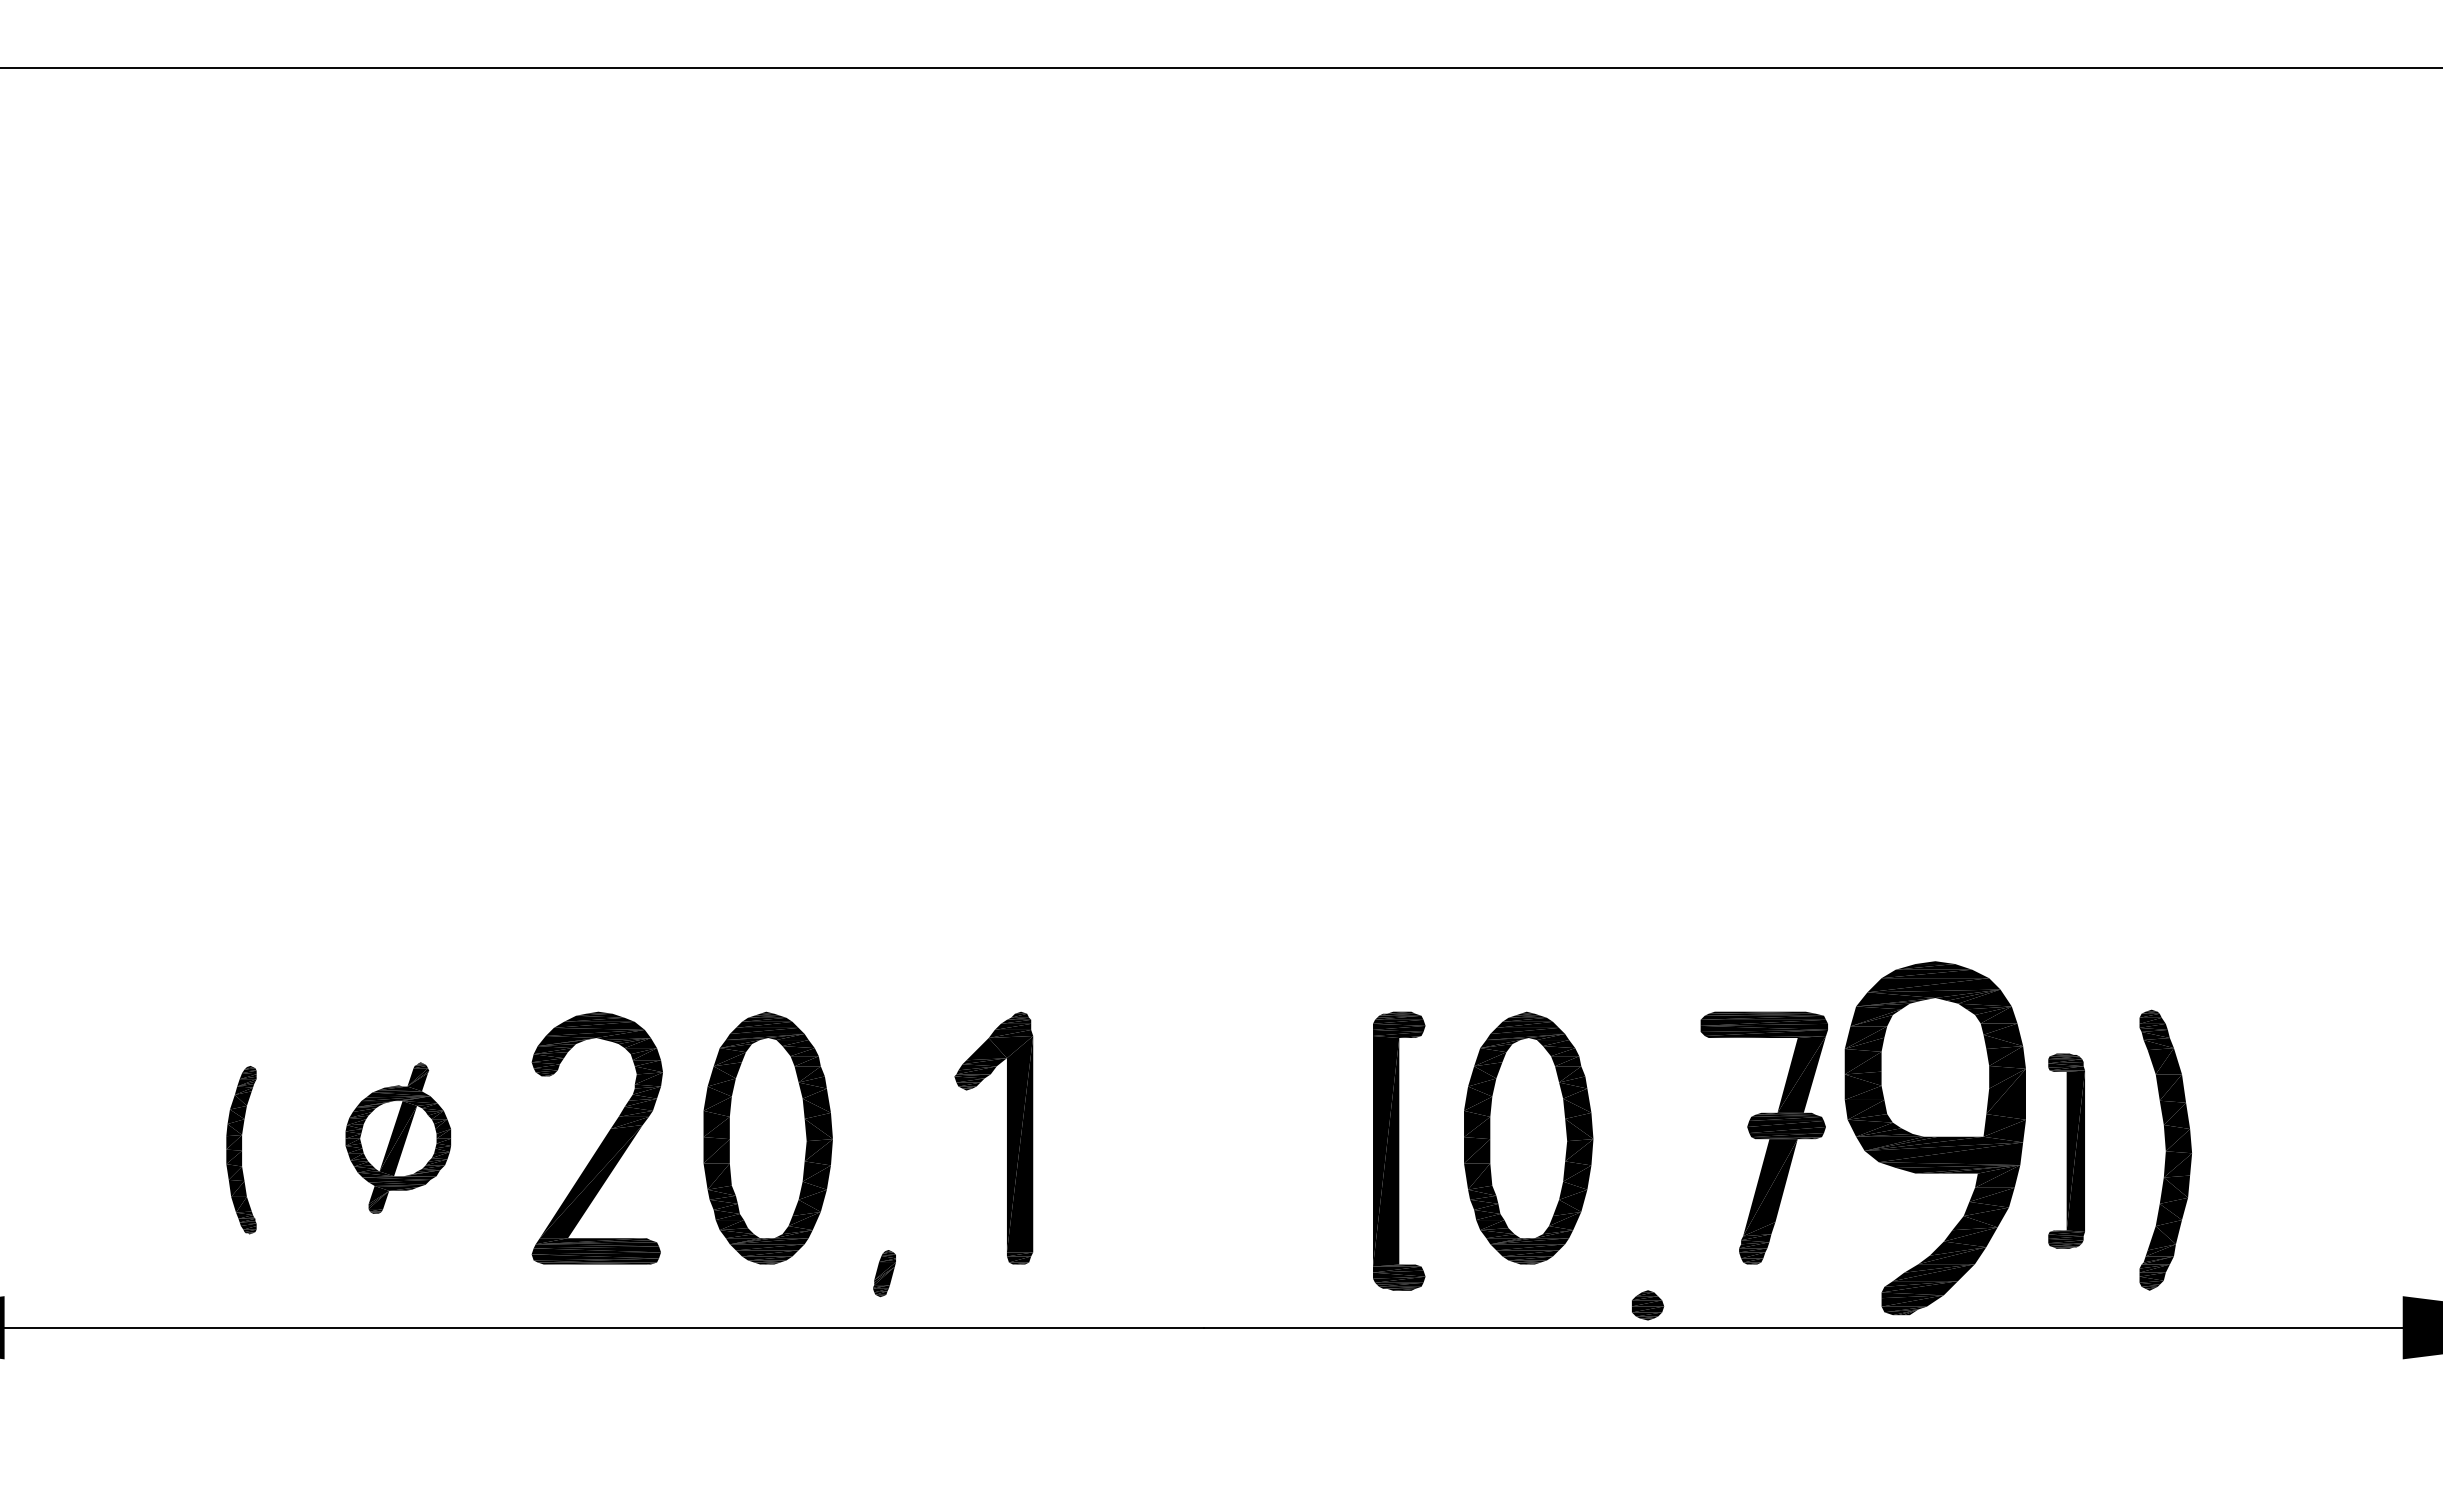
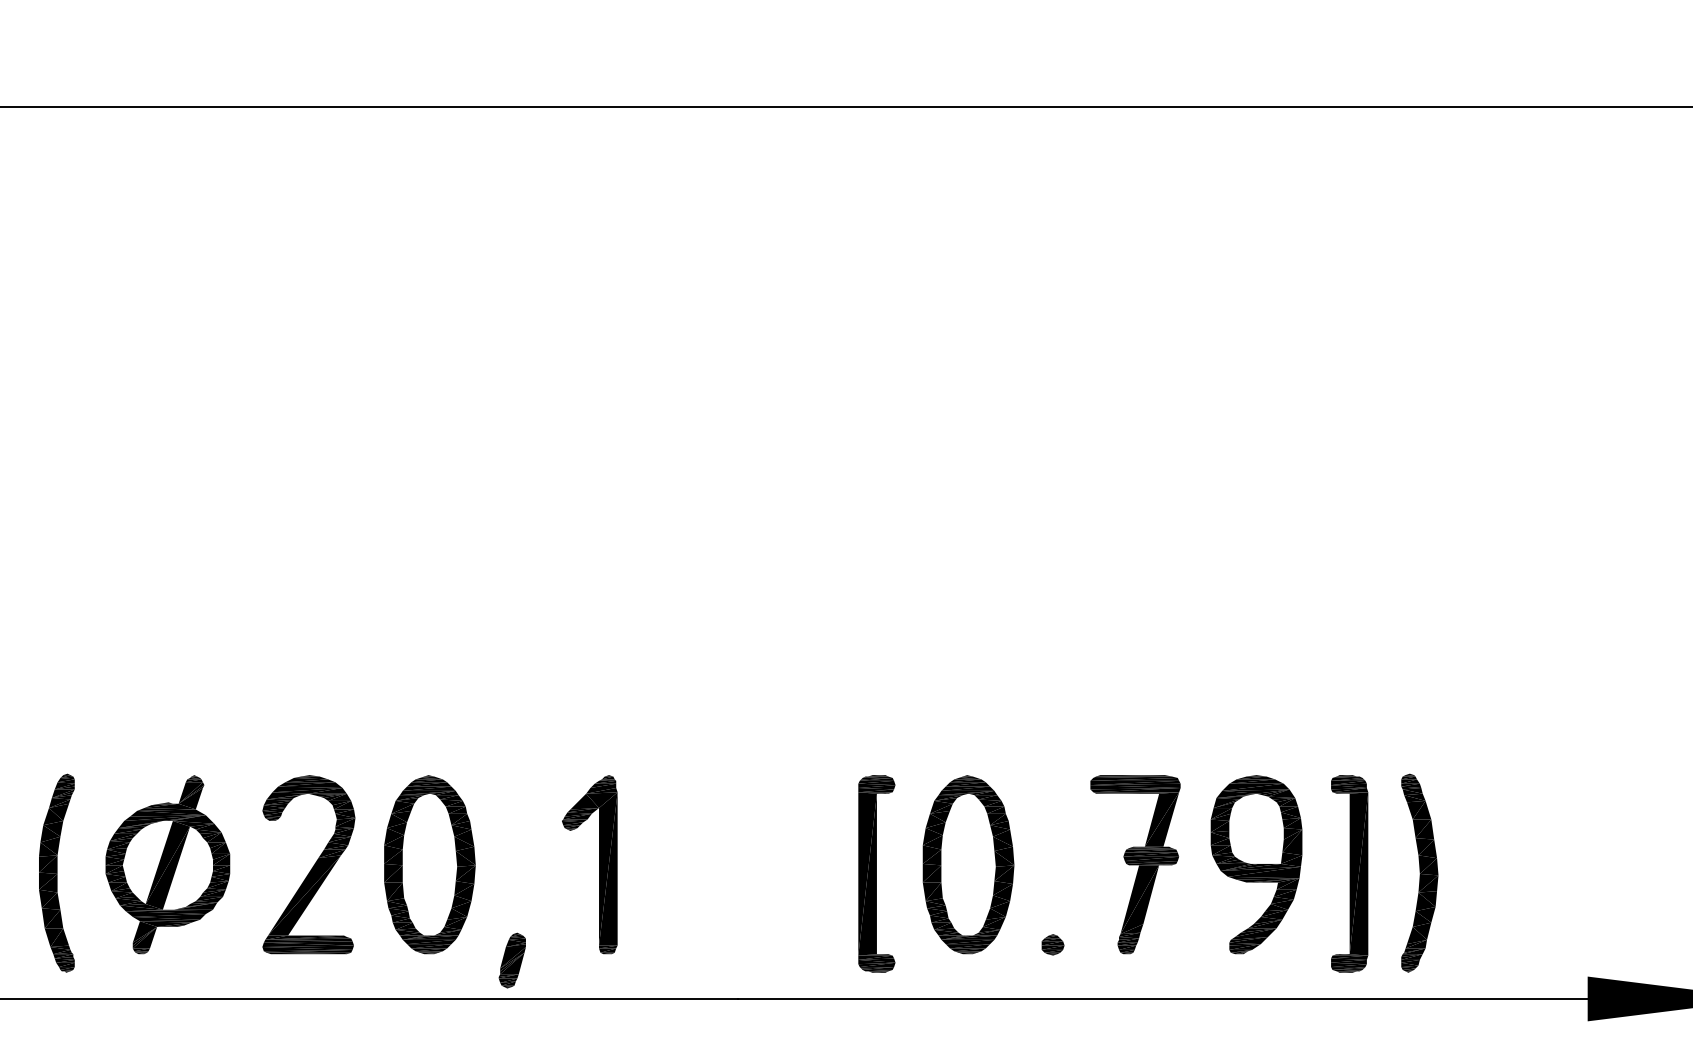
part: (398, 1137) -> (168, 864), size x1.67
part: (1934, 1137) -> (1256, 864), size x0.71
part: (241, 1149) -> (56, 872), size x1.67
part: (2066, 1150) -> (1349, 873), size x1.43
part: (884, 1273) -> (512, 960), size x1.67
part: (1648, 1305) -> (1053, 944), moved

